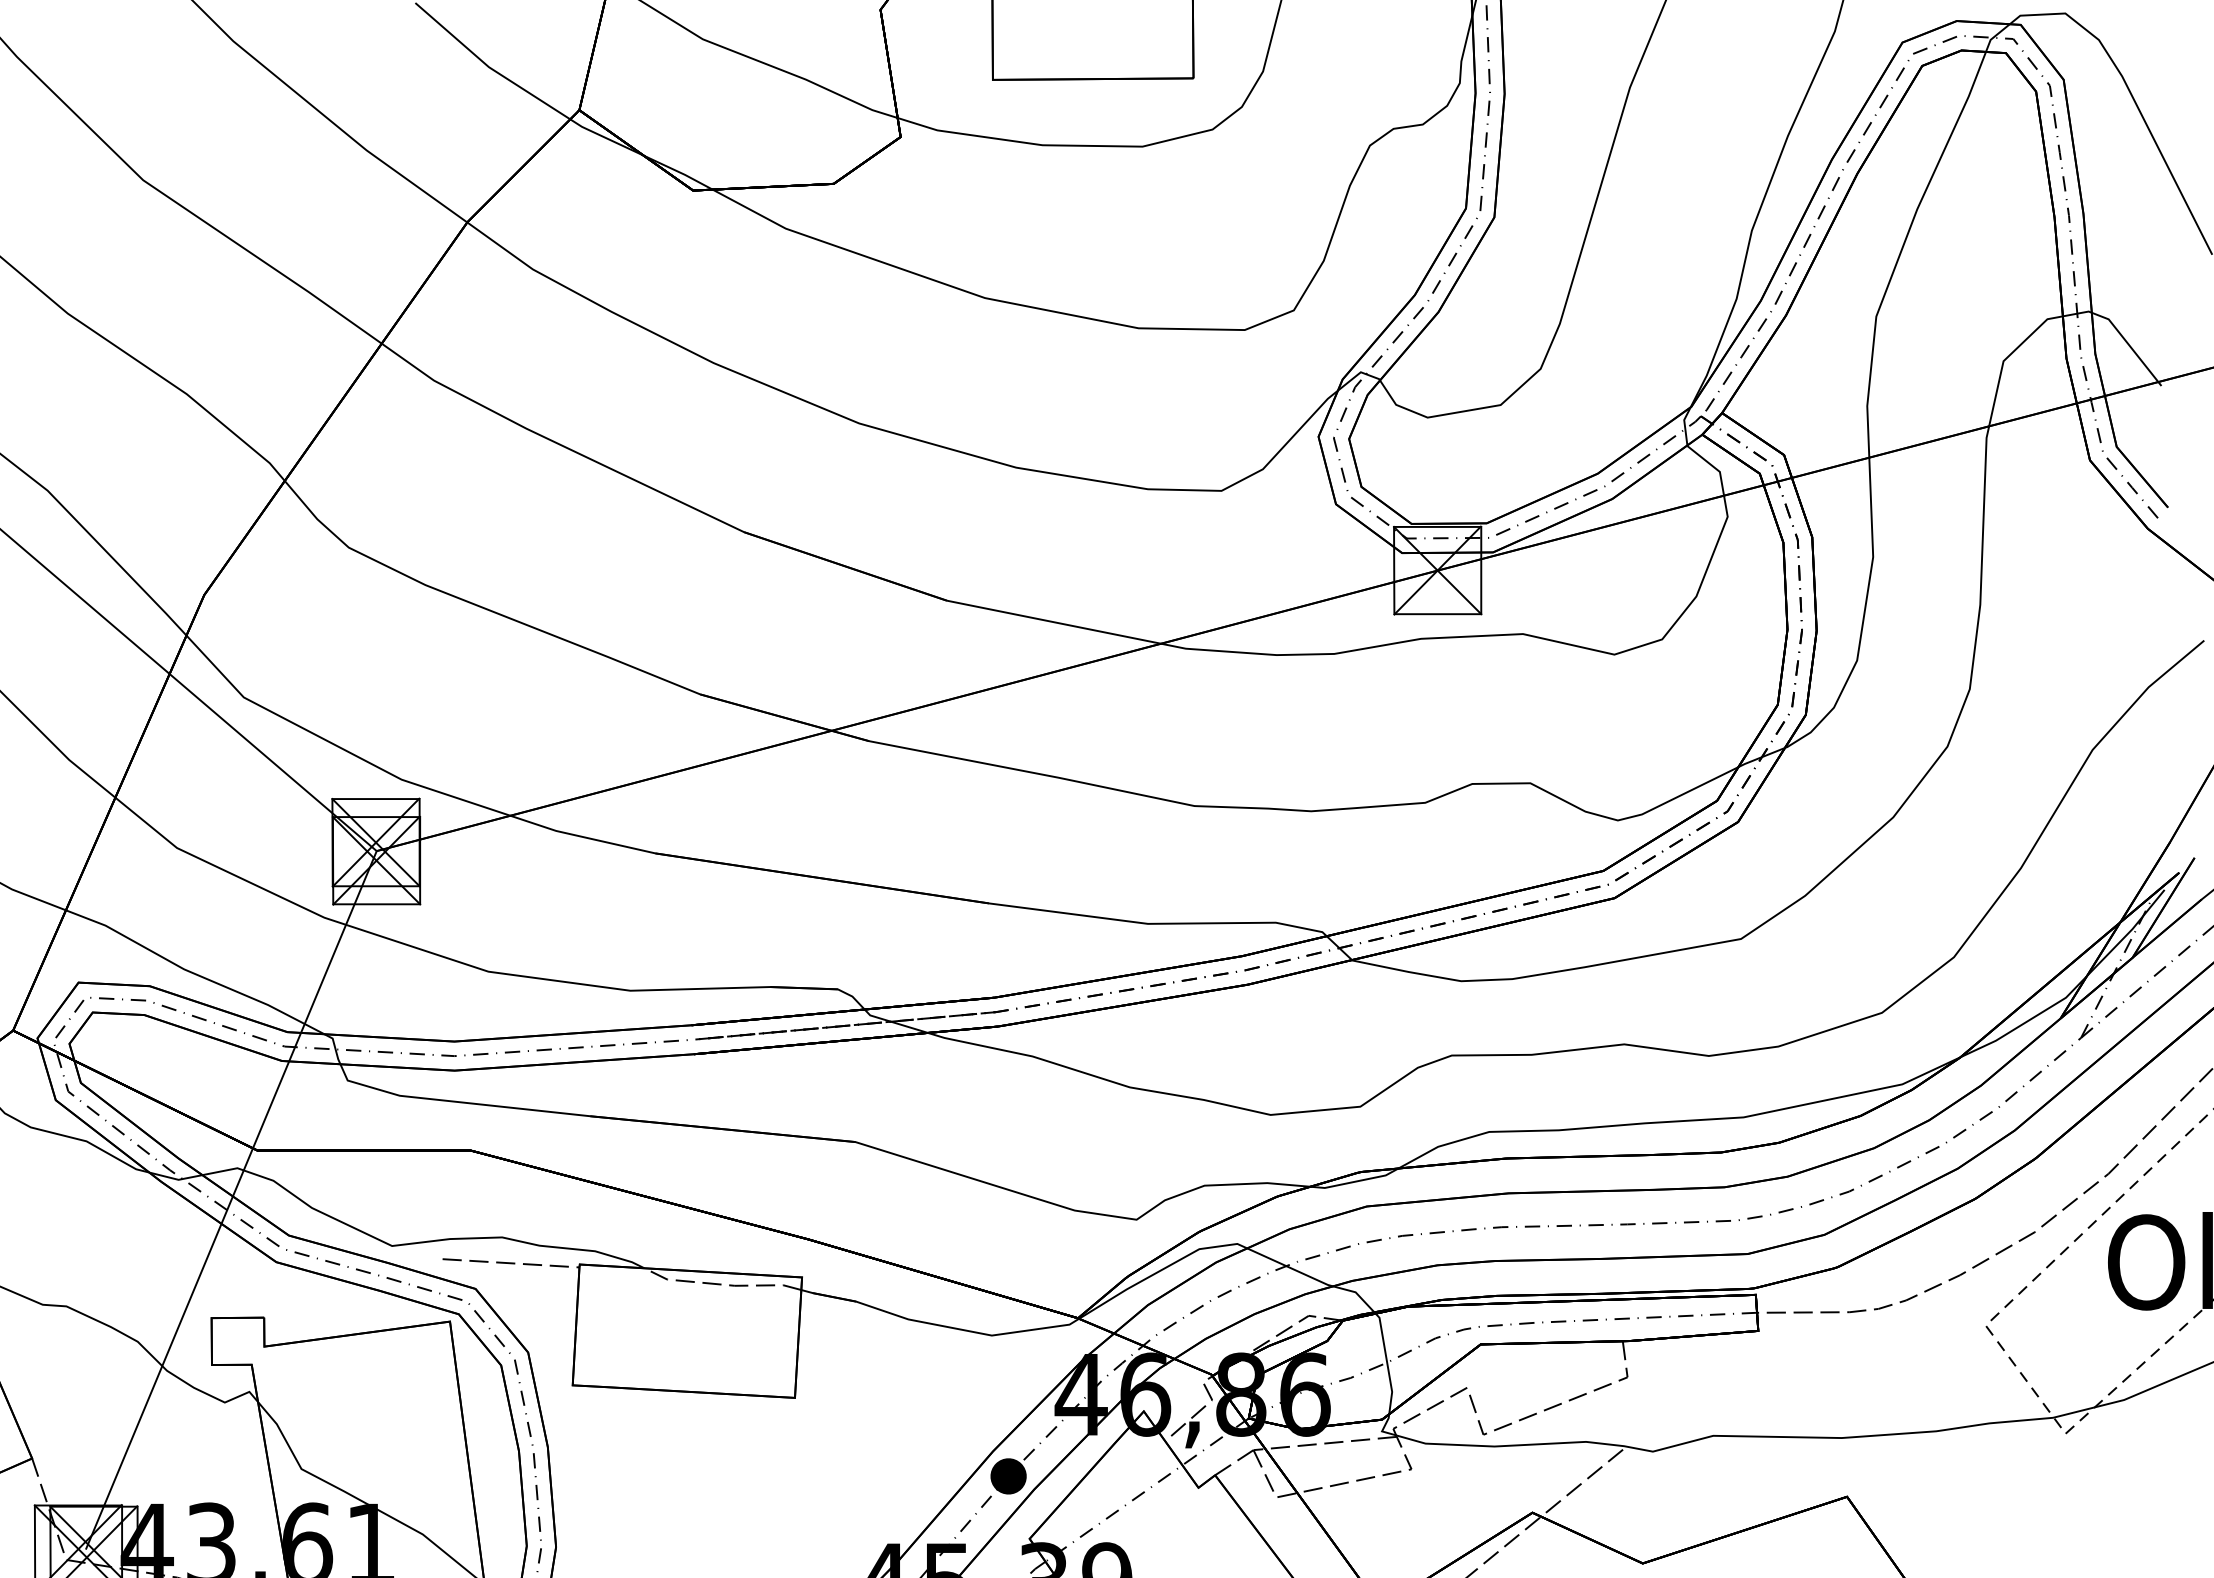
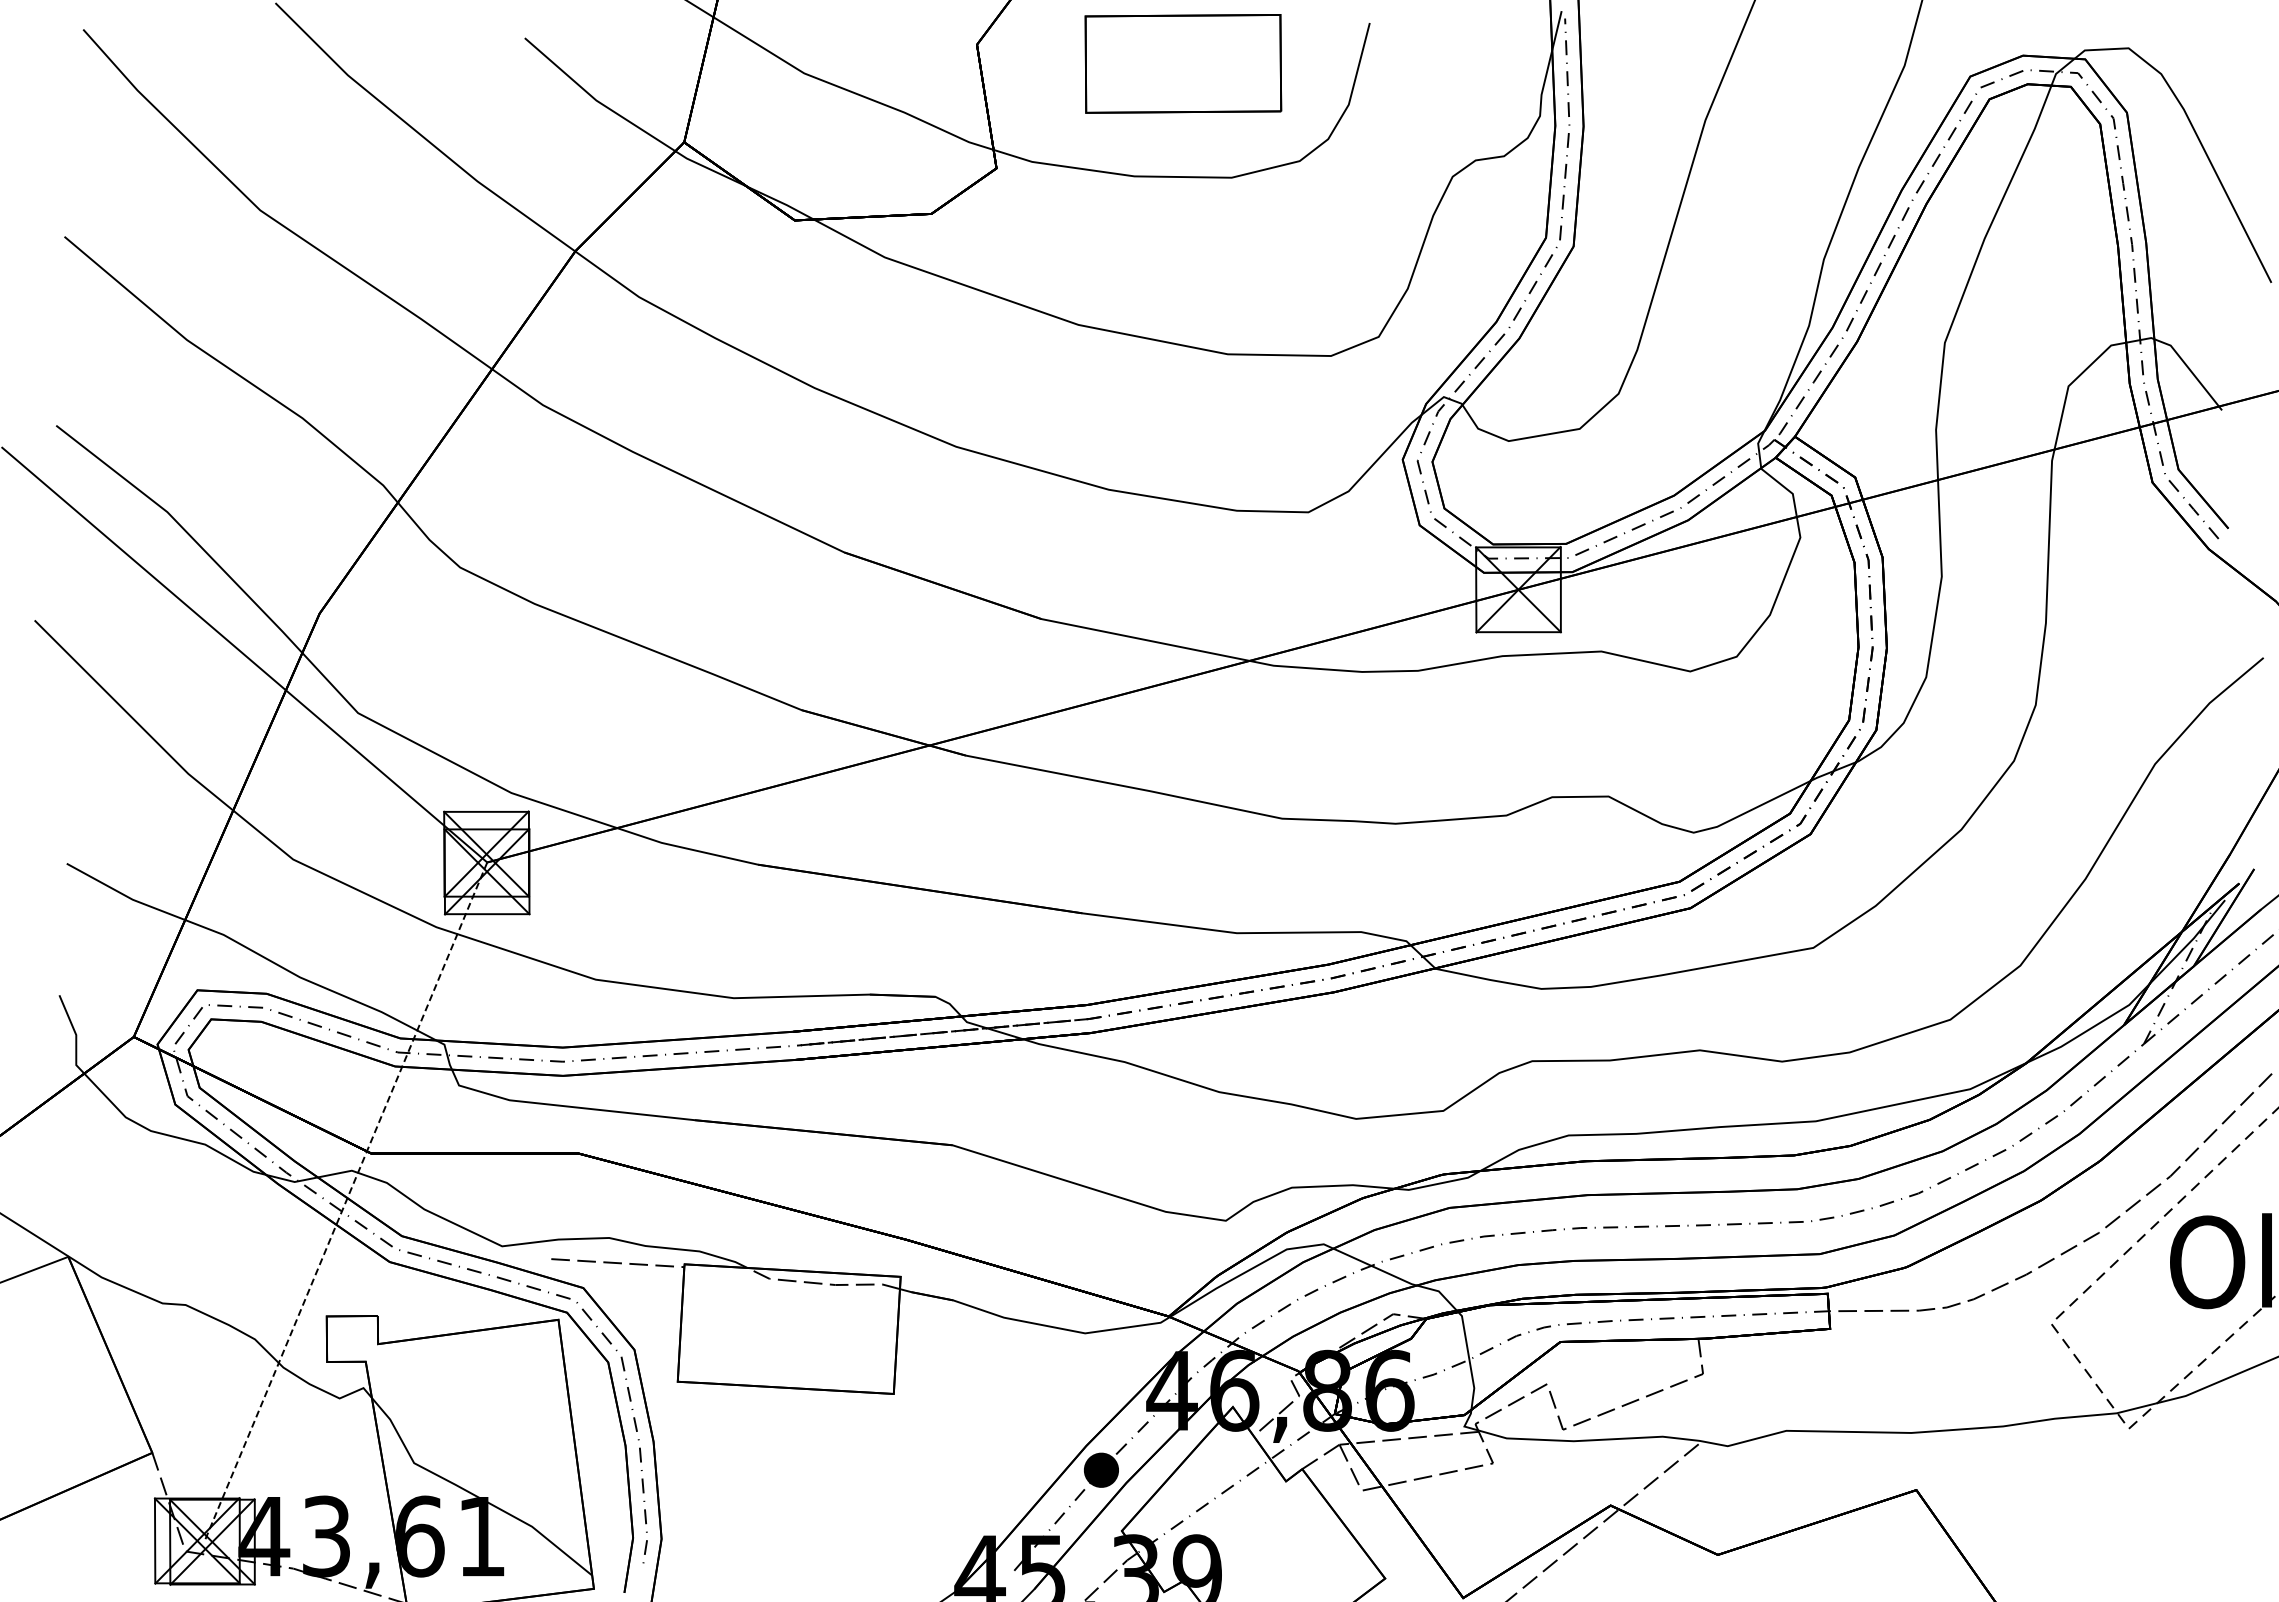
line: (230, 1199) -> (345, 1201), solid -> dashed

